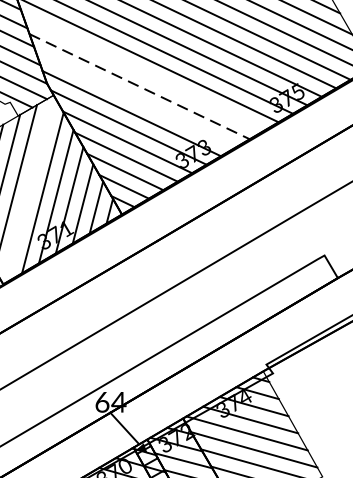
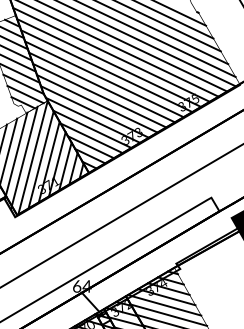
line: (142, 73) -> (101, 87), added
line: (139, 86) -> (99, 95), dashed -> solid
line: (136, 99) -> (97, 103), added
line: (28, 188) -> (32, 157), added

